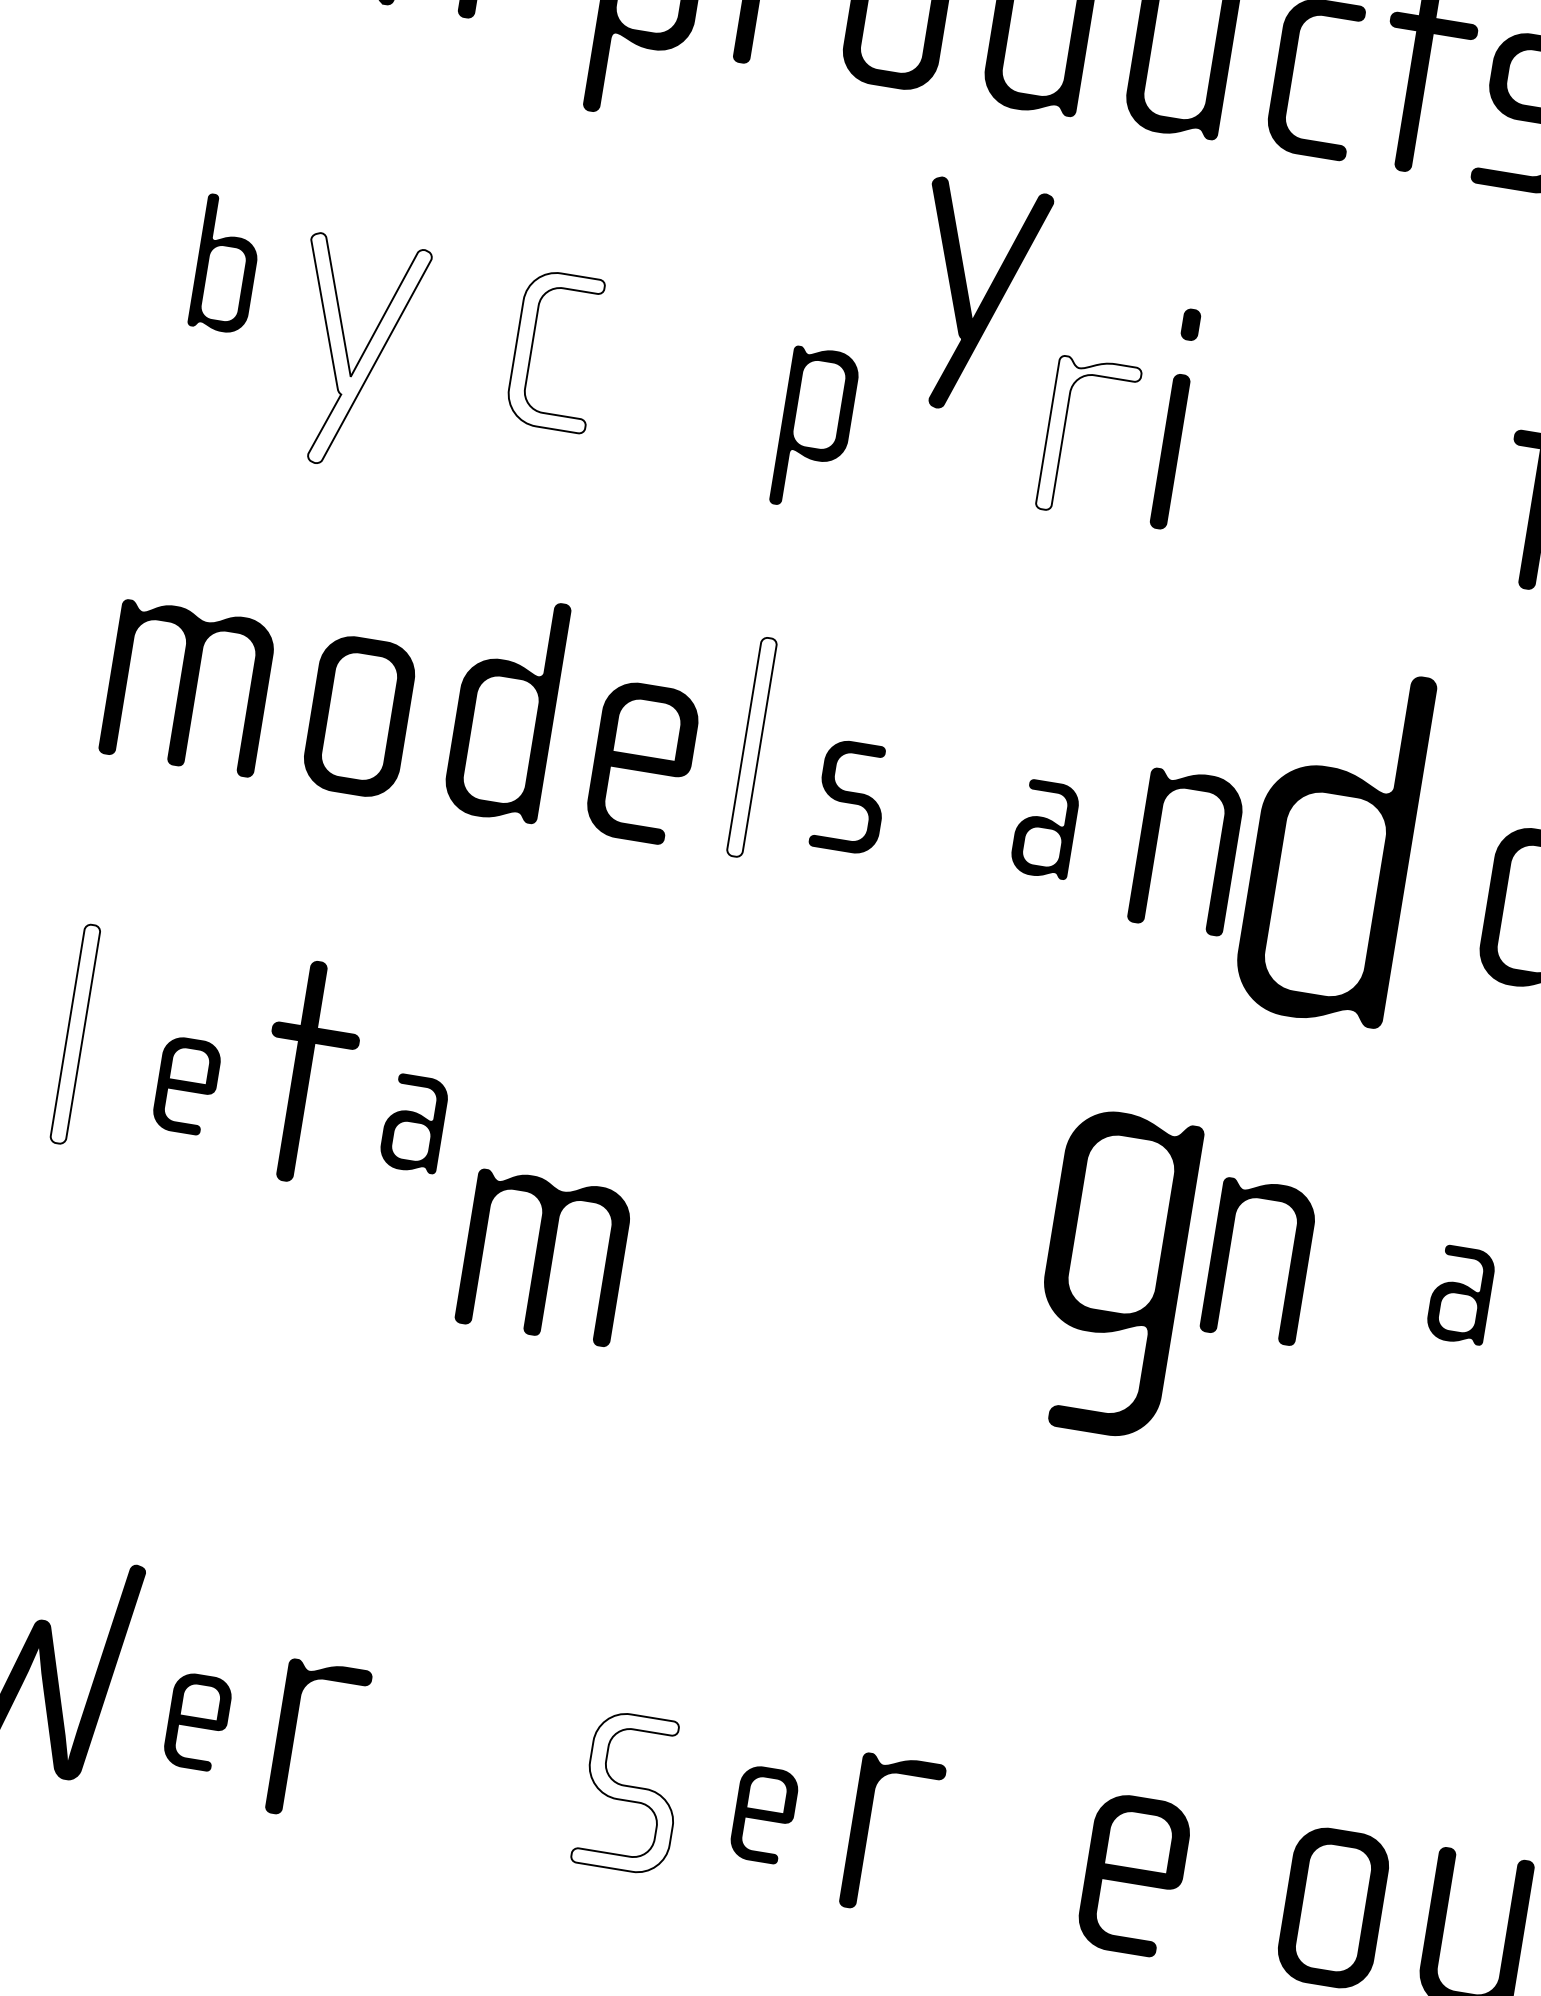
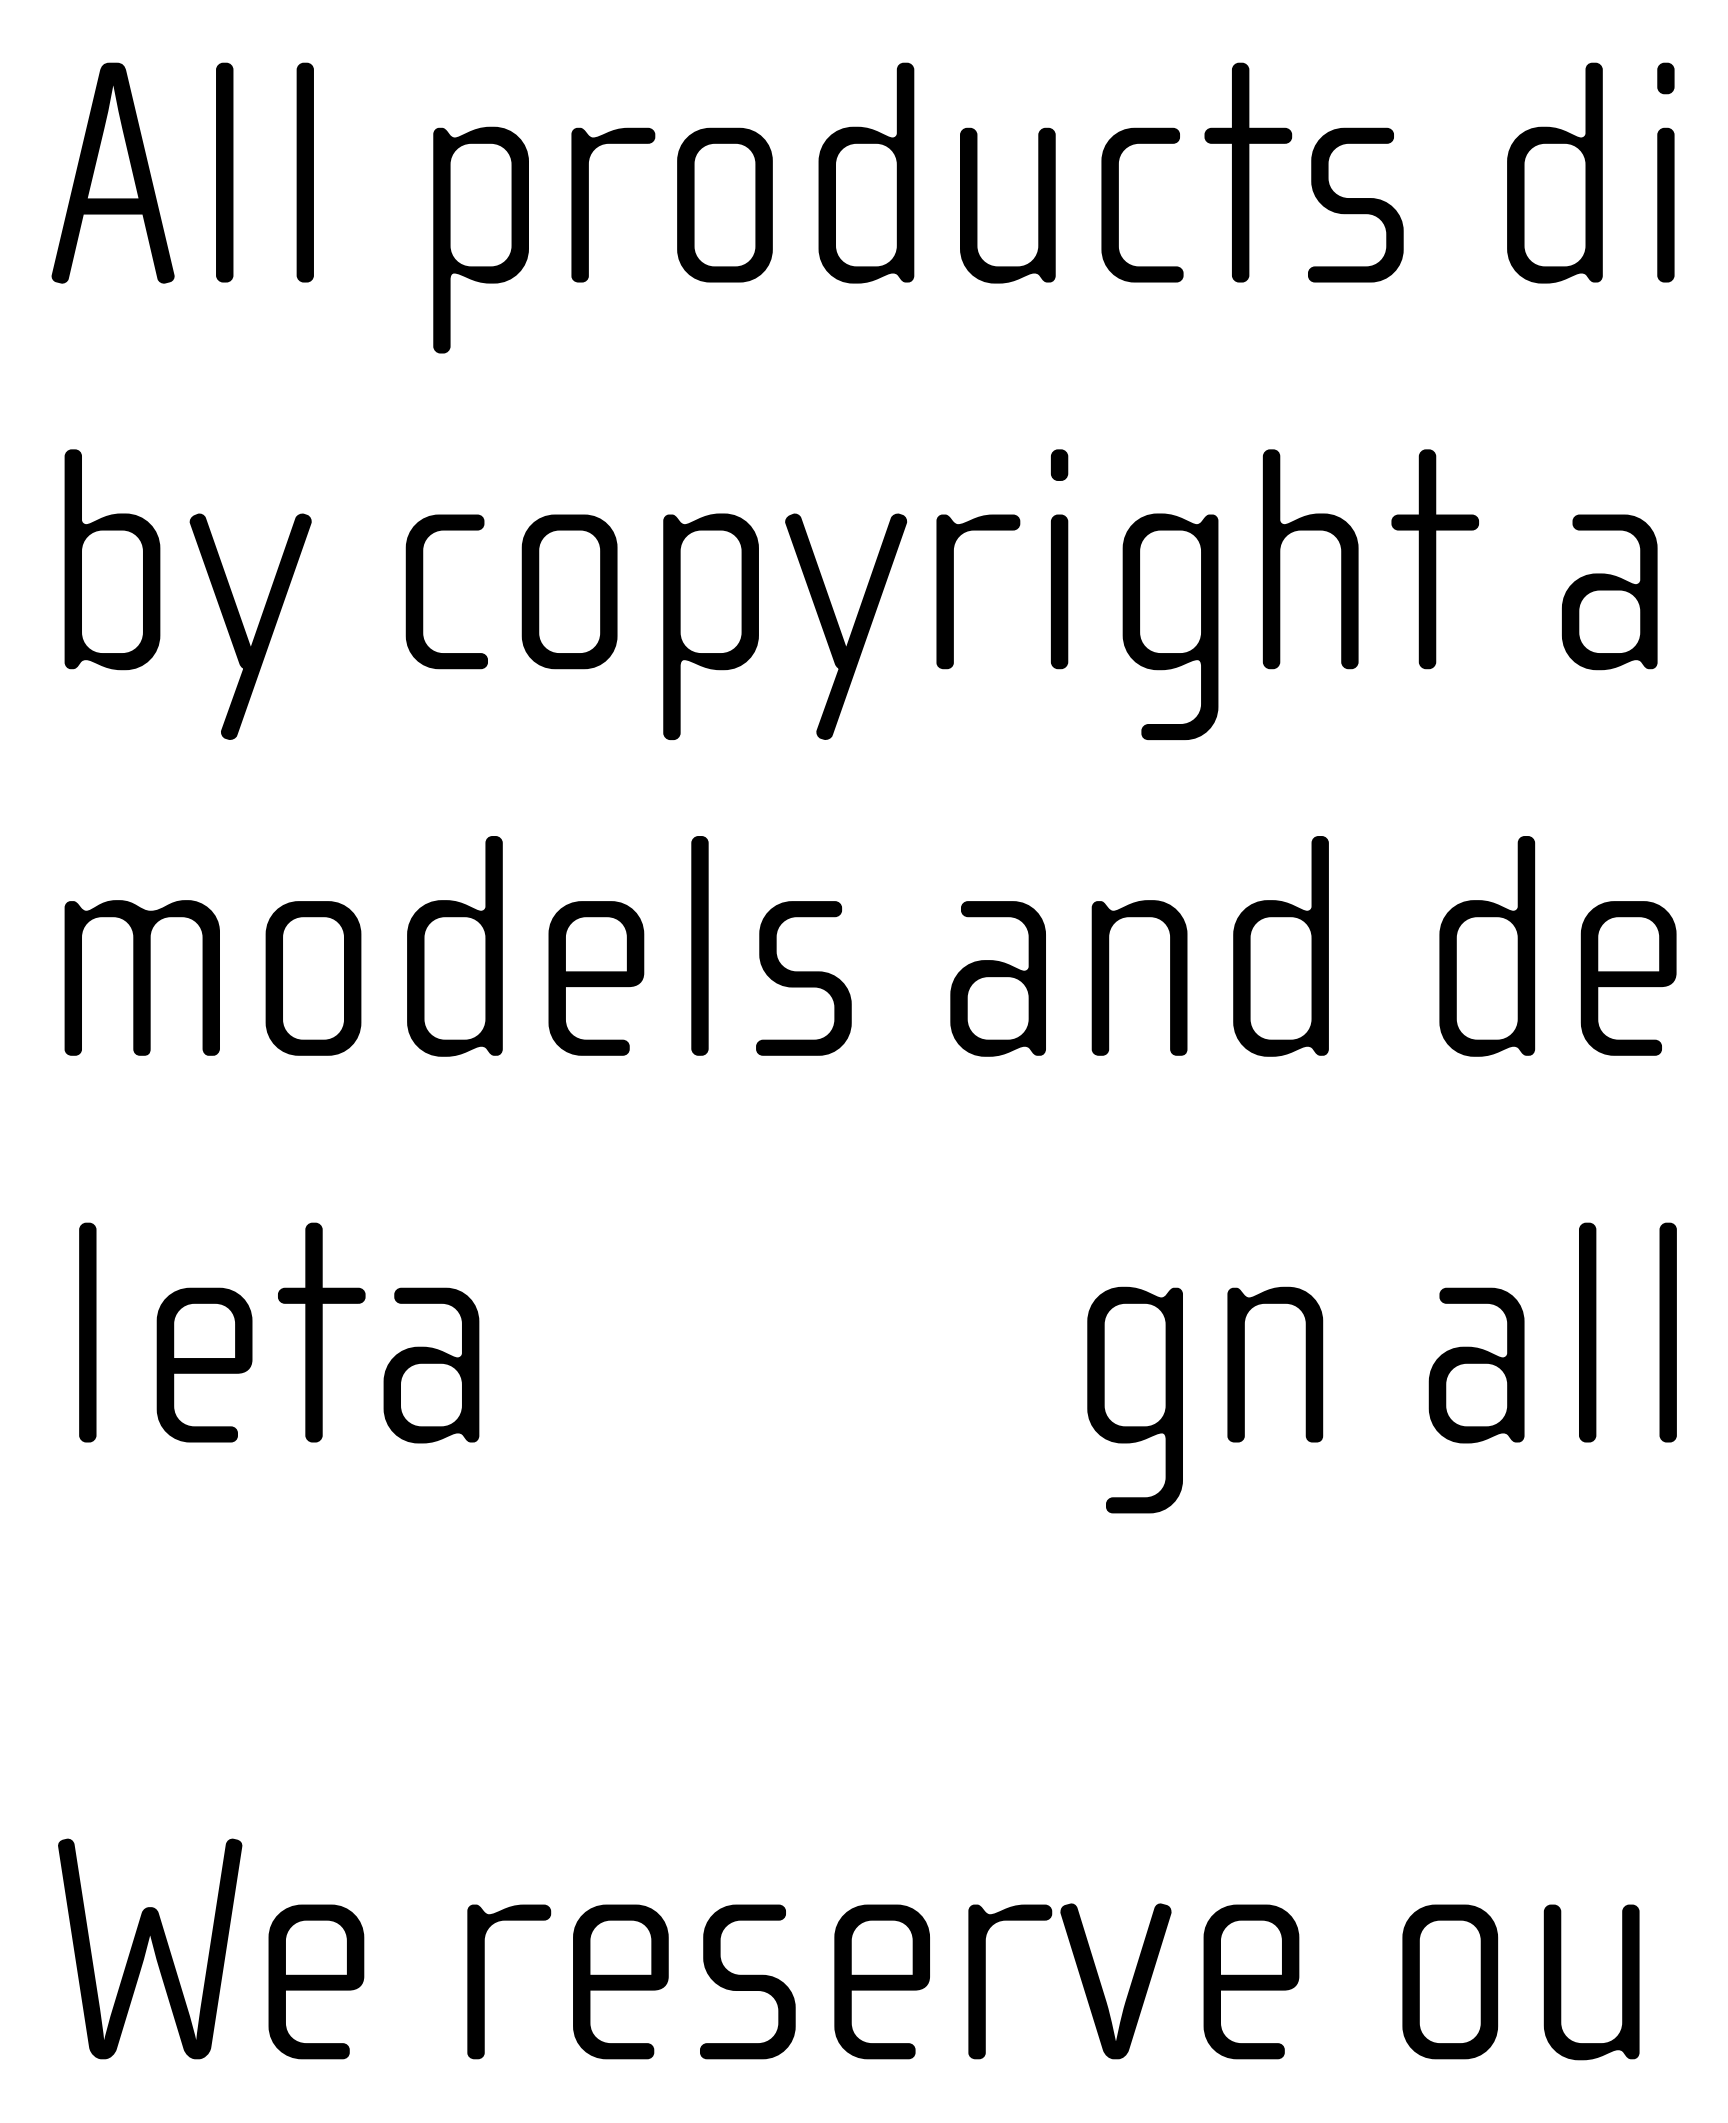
part: (226, 263) -> (112, 559), size x1.67
part: (975, 298) -> (845, 626), moved
fill: (556, 350) -> (446, 591), added
fill: (354, 353) -> (250, 626), added
part: (679, 370) -> (569, 591), added
part: (814, 429) -> (710, 626), size x1.43
part: (1431, 431) -> (1310, 530), added
fill: (1089, 438) -> (978, 591), added
part: (1275, 504) -> (1170, 626), added
fill: (751, 746) -> (699, 945), added
part: (850, 796) -> (803, 978), size x1.43
part: (1044, 828) -> (997, 978), size x1.67
part: (1333, 843) -> (1280, 946), size x0.62
fill: (75, 1034) -> (87, 1332), added
part: (187, 1085) -> (204, 1364), size x1.67
part: (414, 1123) -> (431, 1365), size x1.67
part: (543, 1256) -> (578, 1474), removed
part: (1112, 1272) -> (1134, 1399), size x0.71
part: (1460, 1294) -> (1476, 1365), size x1.67
part: (198, 1721) -> (316, 1981), size x1.67
part: (294, 1737) -> (484, 1981), moved
part: (502, 1771) -> (620, 1981), added
fill: (629, 1792) -> (747, 1981), added
part: (763, 1814) -> (881, 1981), size x1.67
part: (983, 1853) -> (1101, 1984), added

